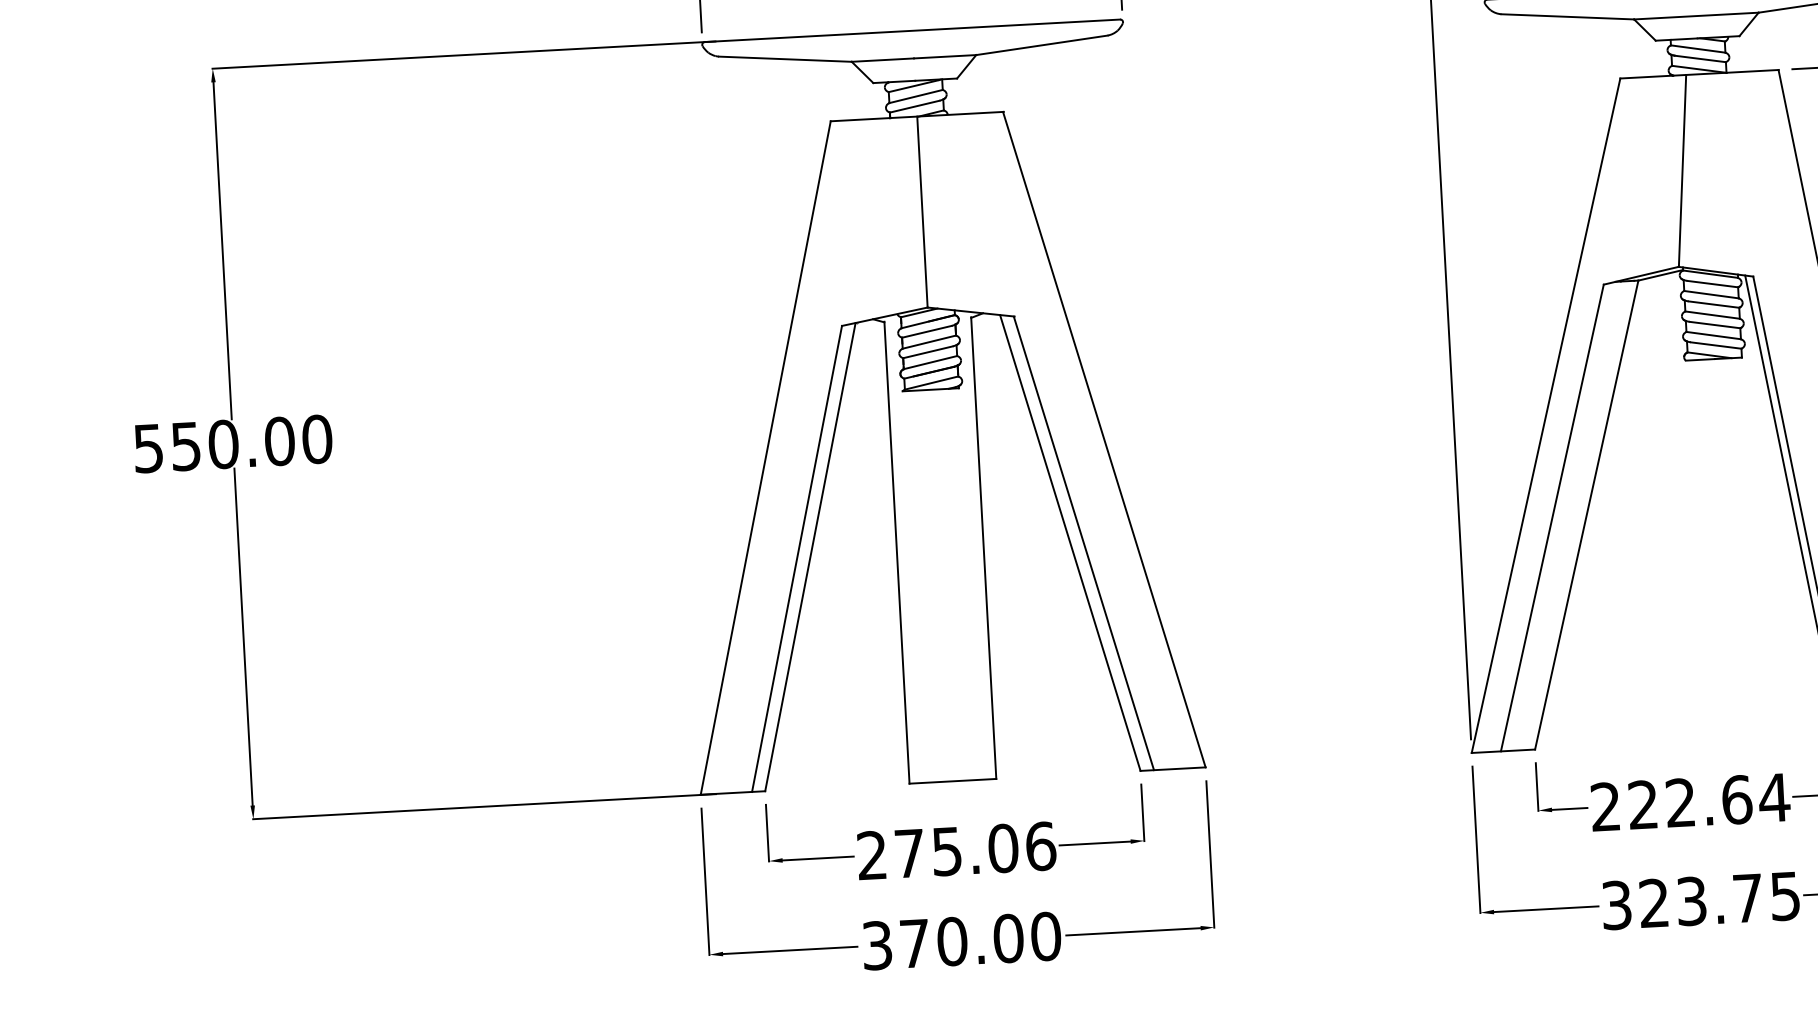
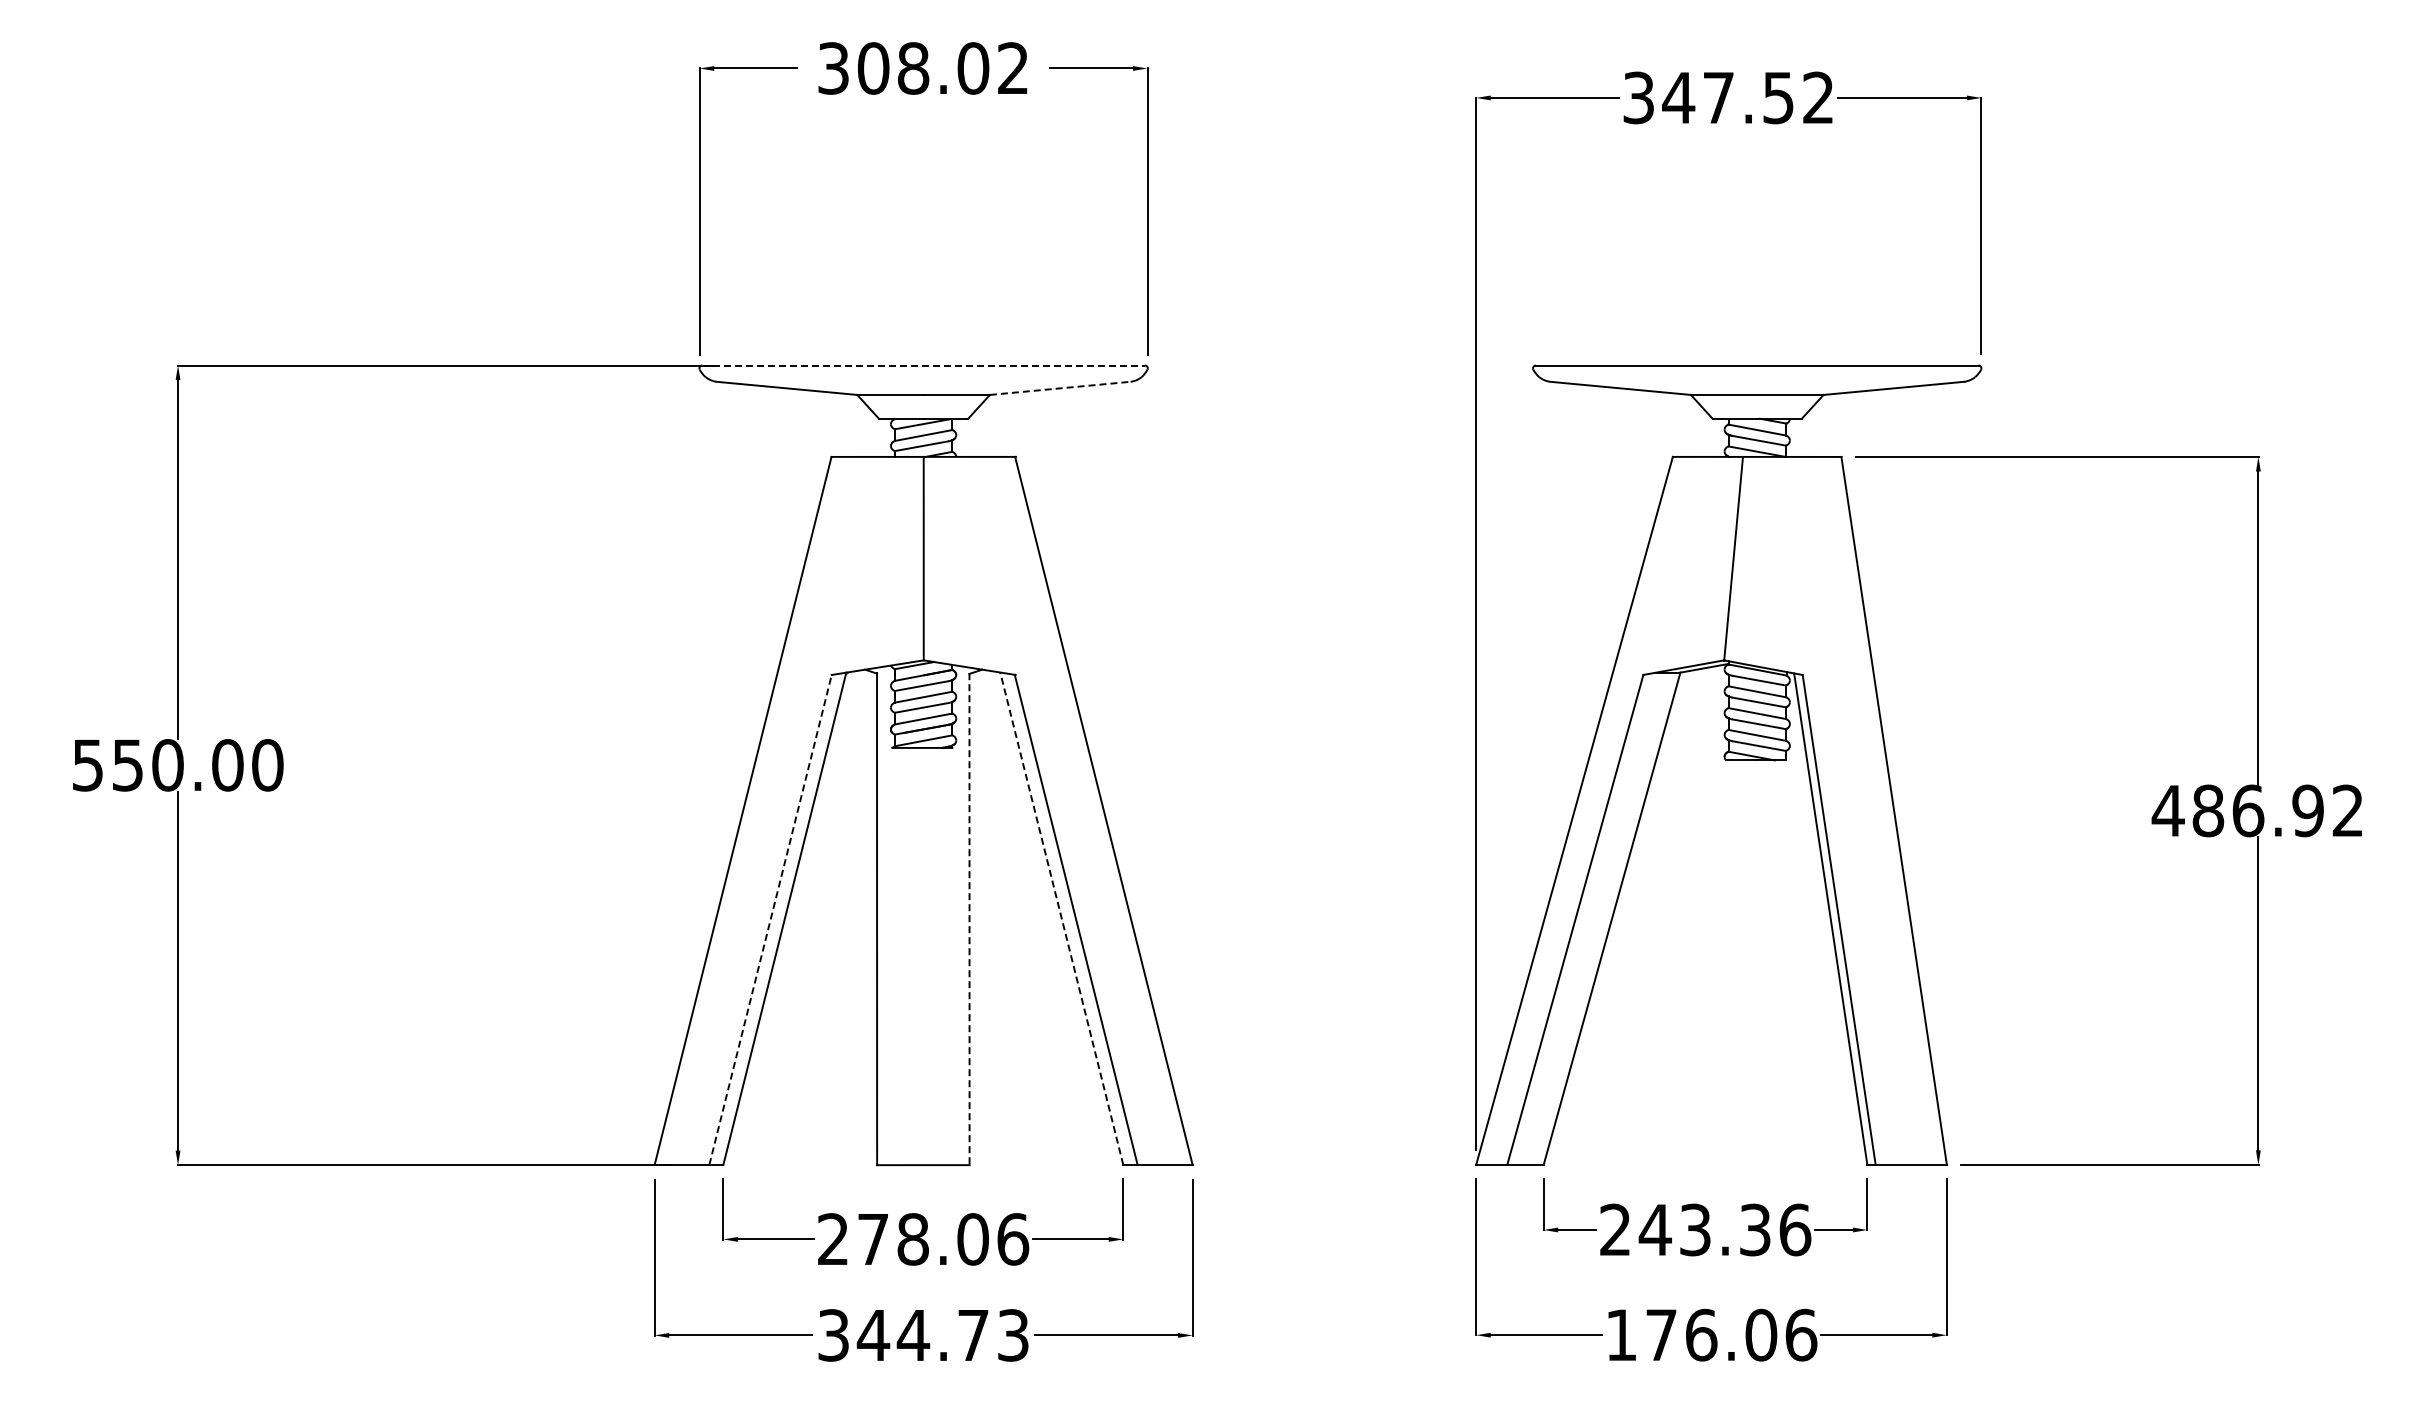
line: (913, 30) -> (924, 365), solid -> dashed
line: (1042, 45) -> (1060, 388), solid -> dashed
line: (1070, 542) -> (1061, 918), solid -> dashed
line: (983, 548) -> (969, 919), solid -> dashed
line: (796, 558) -> (770, 919), solid -> dashed
text: (1708, 800) -> (1724, 1229), 222.64 -> 243.36
text: (946, 851) -> (912, 1239), 275.06 -> 278.06
text: (1701, 900) -> (1711, 1334), 323.75 -> 176.06
text: (979, 940) -> (942, 1335), 370.00 -> 344.73

